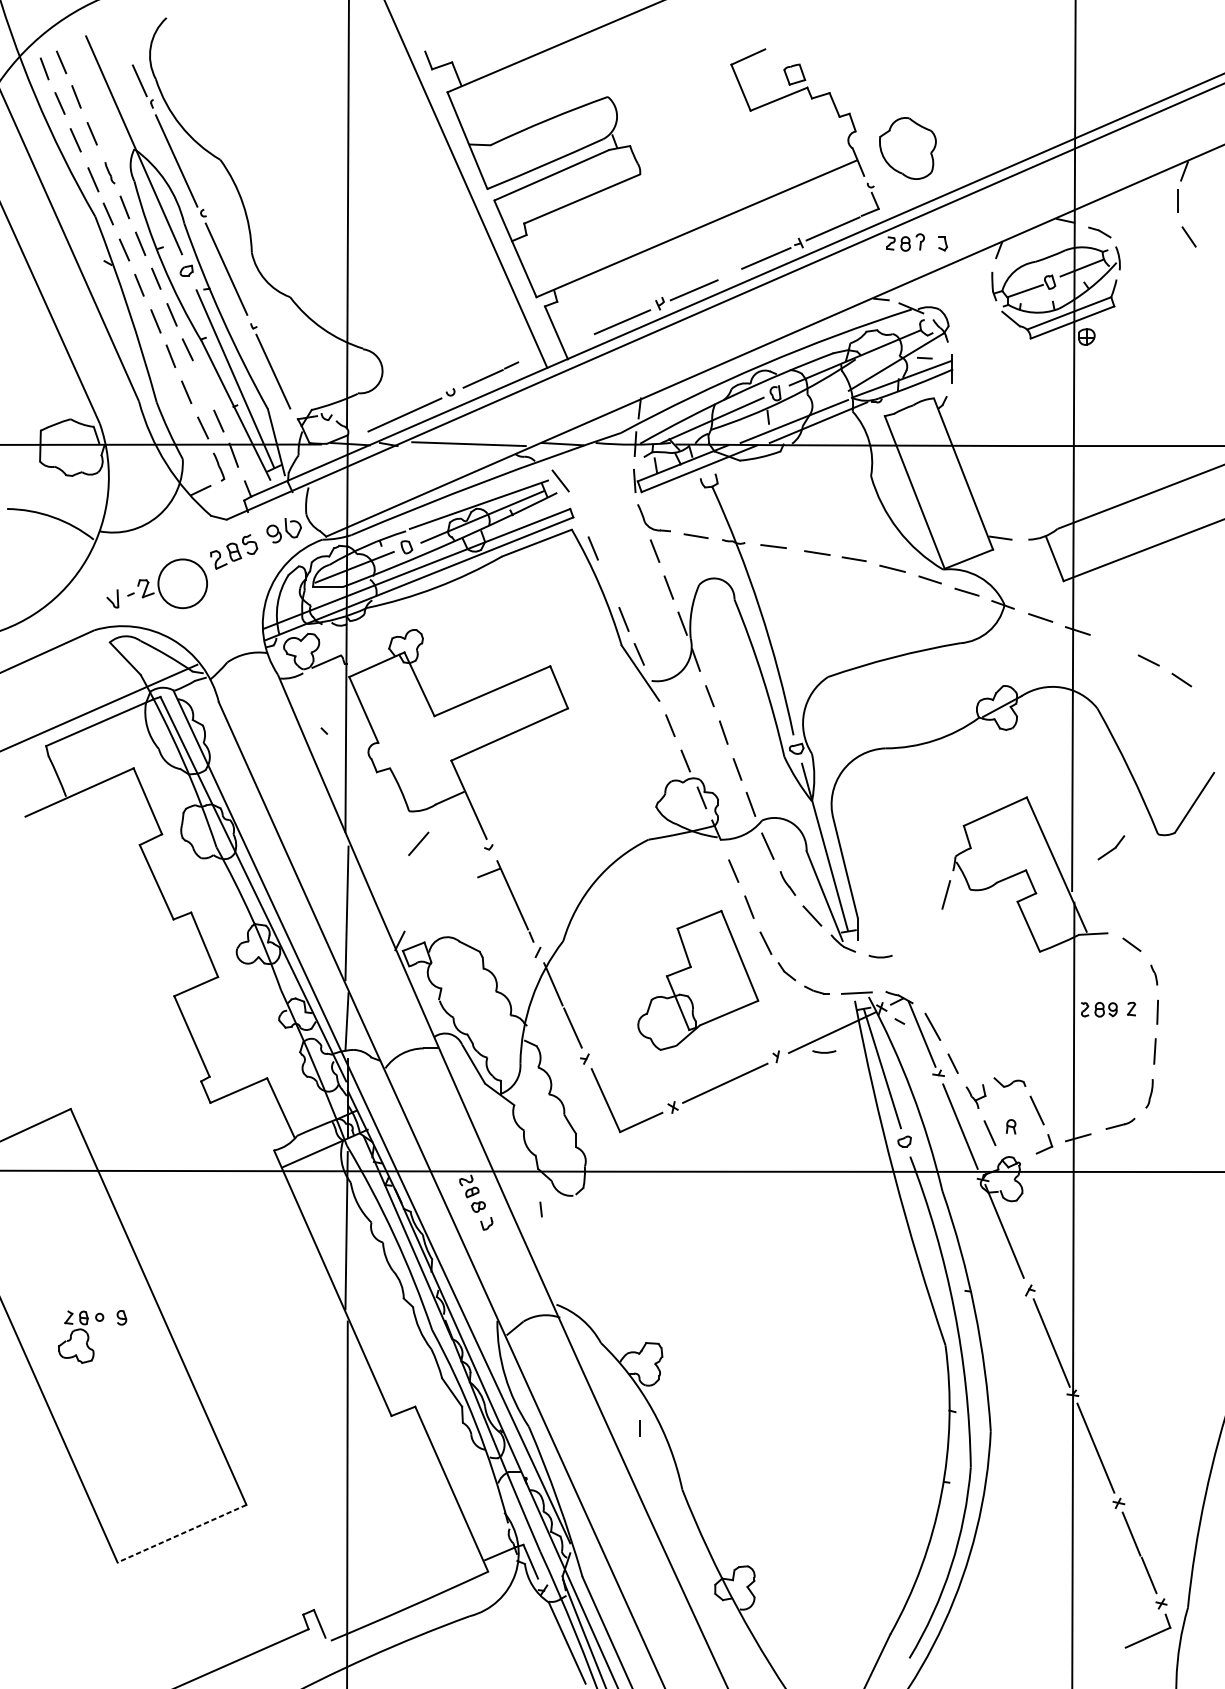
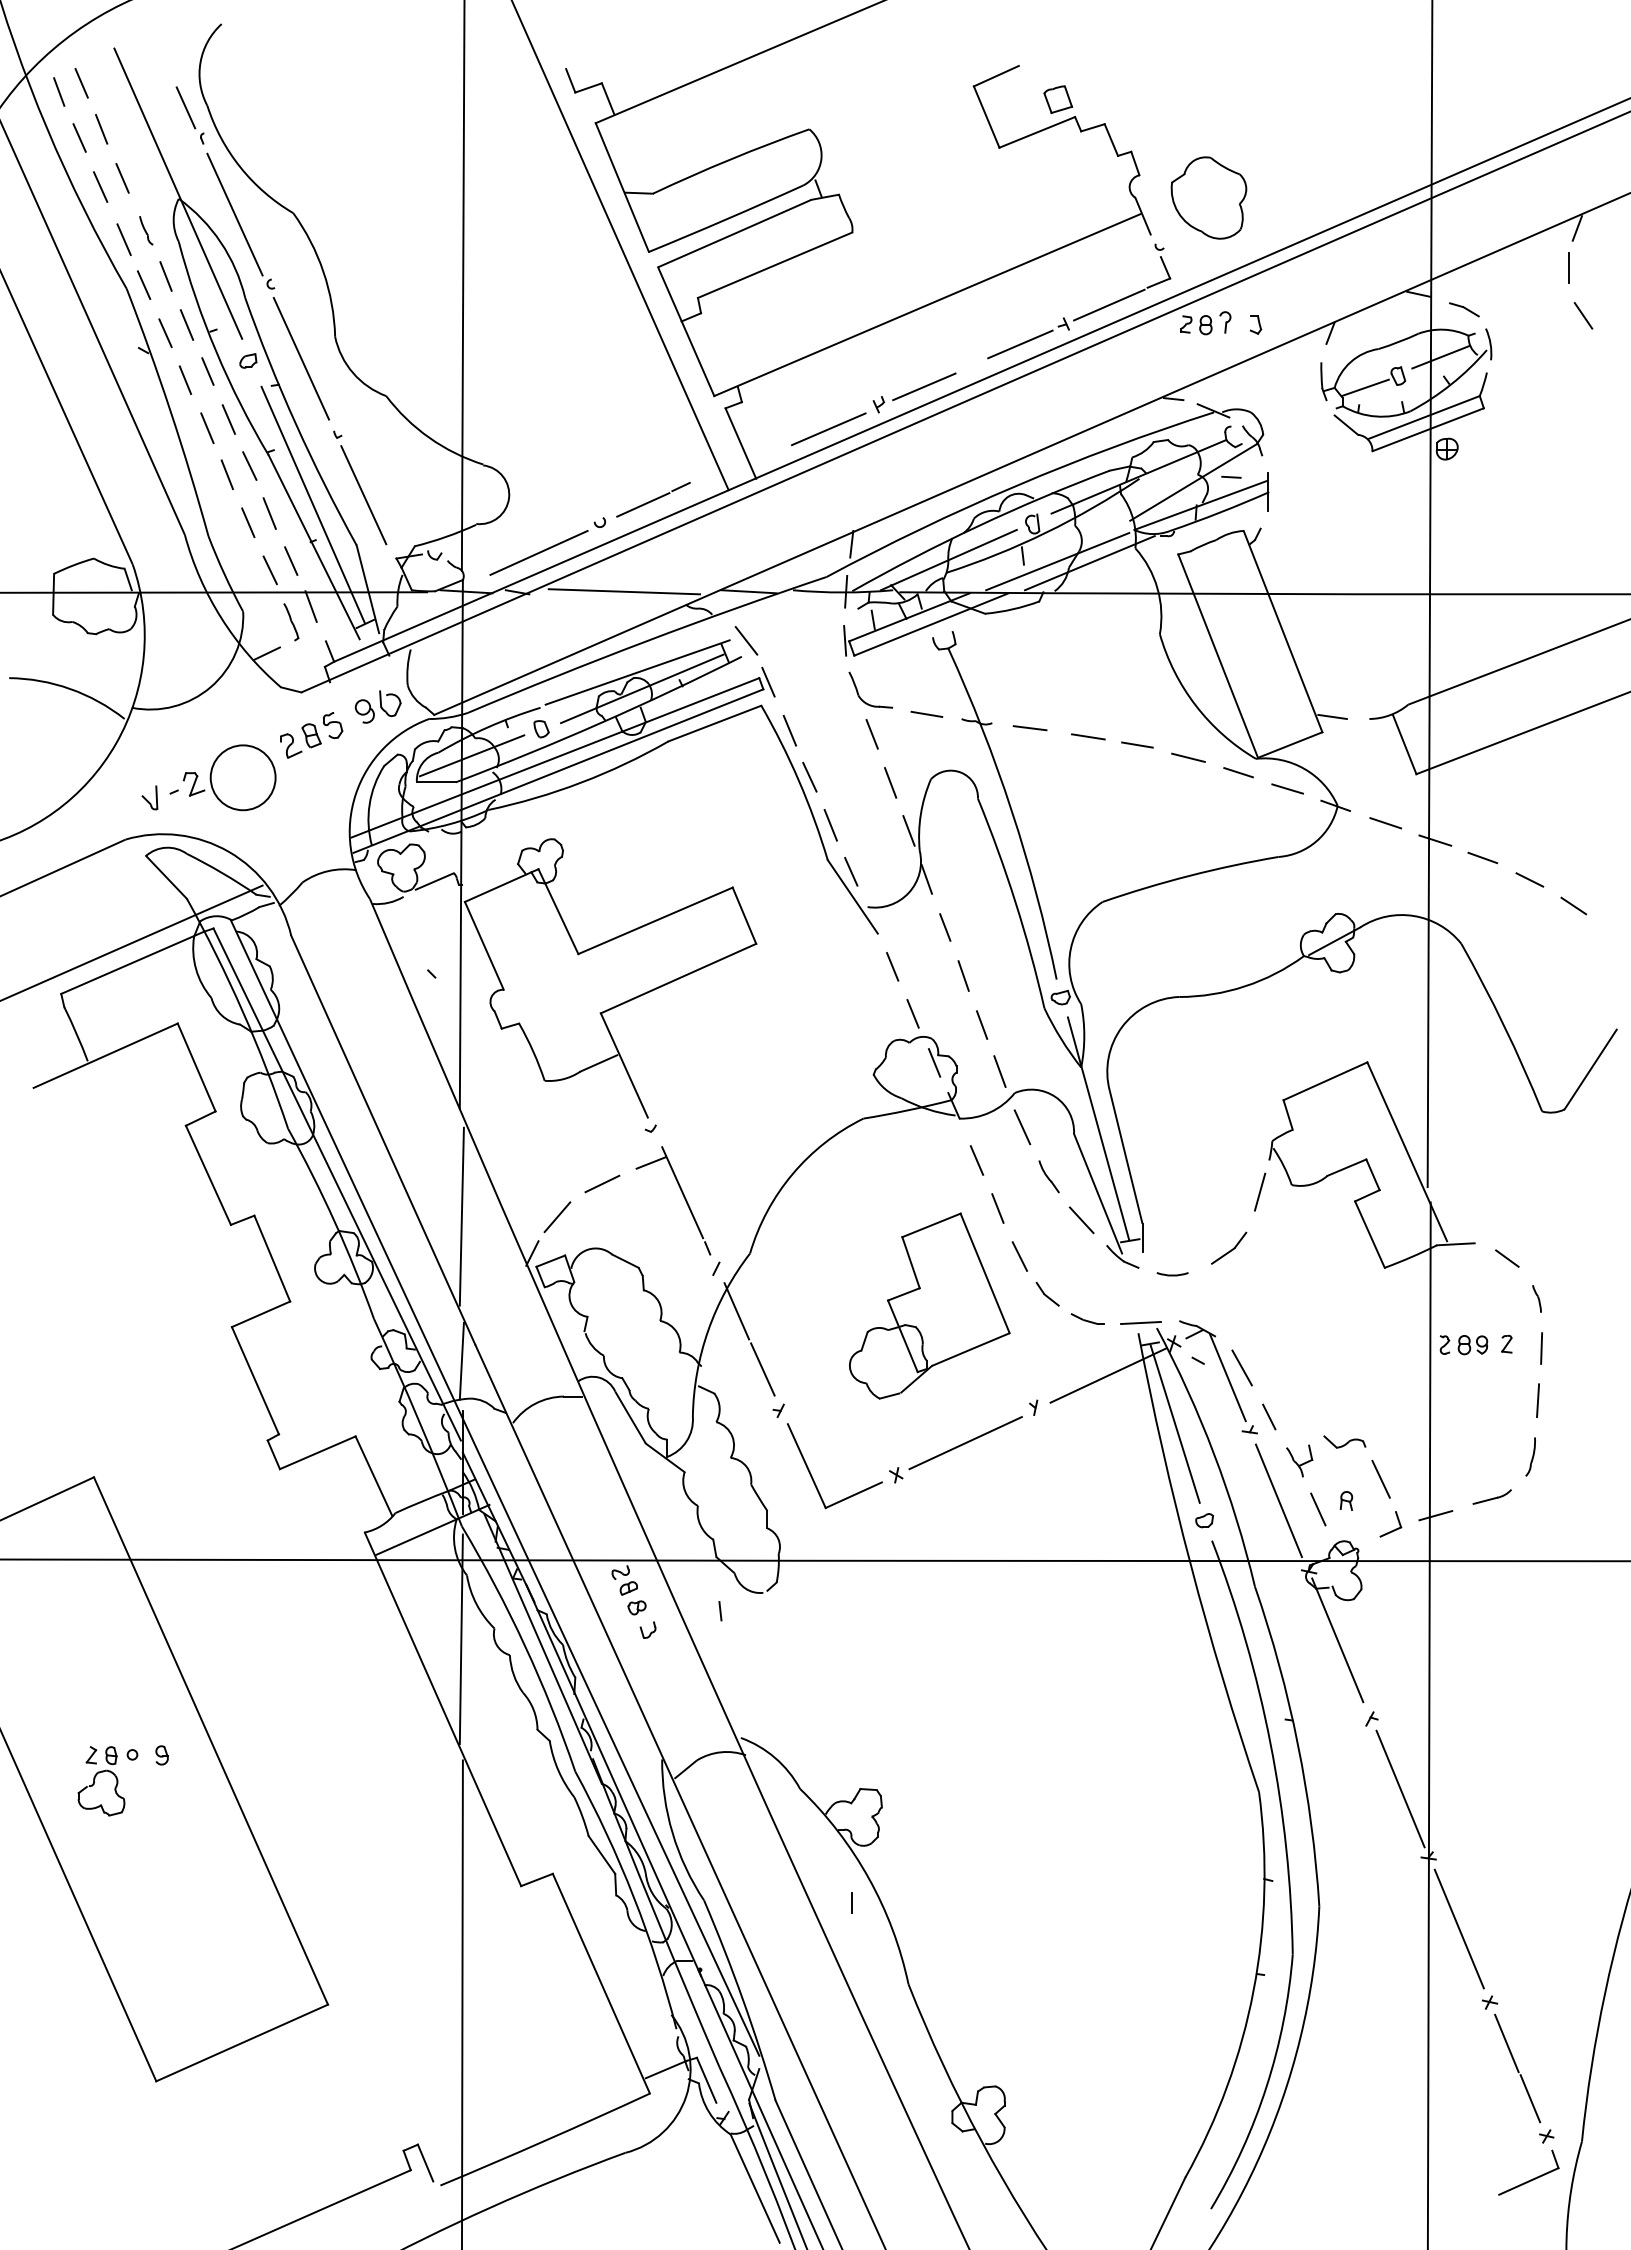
line: (202, 385) -> (269, 513), added
line: (577, 511) -> (768, 681), added
line: (607, 582) -> (809, 776), added
line: (1113, 643) -> (1482, 857), added
line: (418, 844) -> (557, 1217), moved
part: (1111, 847) -> (1229, 1247), moved
line: (452, 888) -> (602, 1183), added
arc: (824, 1052) -> (1097, 1401), removed
line: (181, 1534) -> (241, 2043), dashed -> solid

